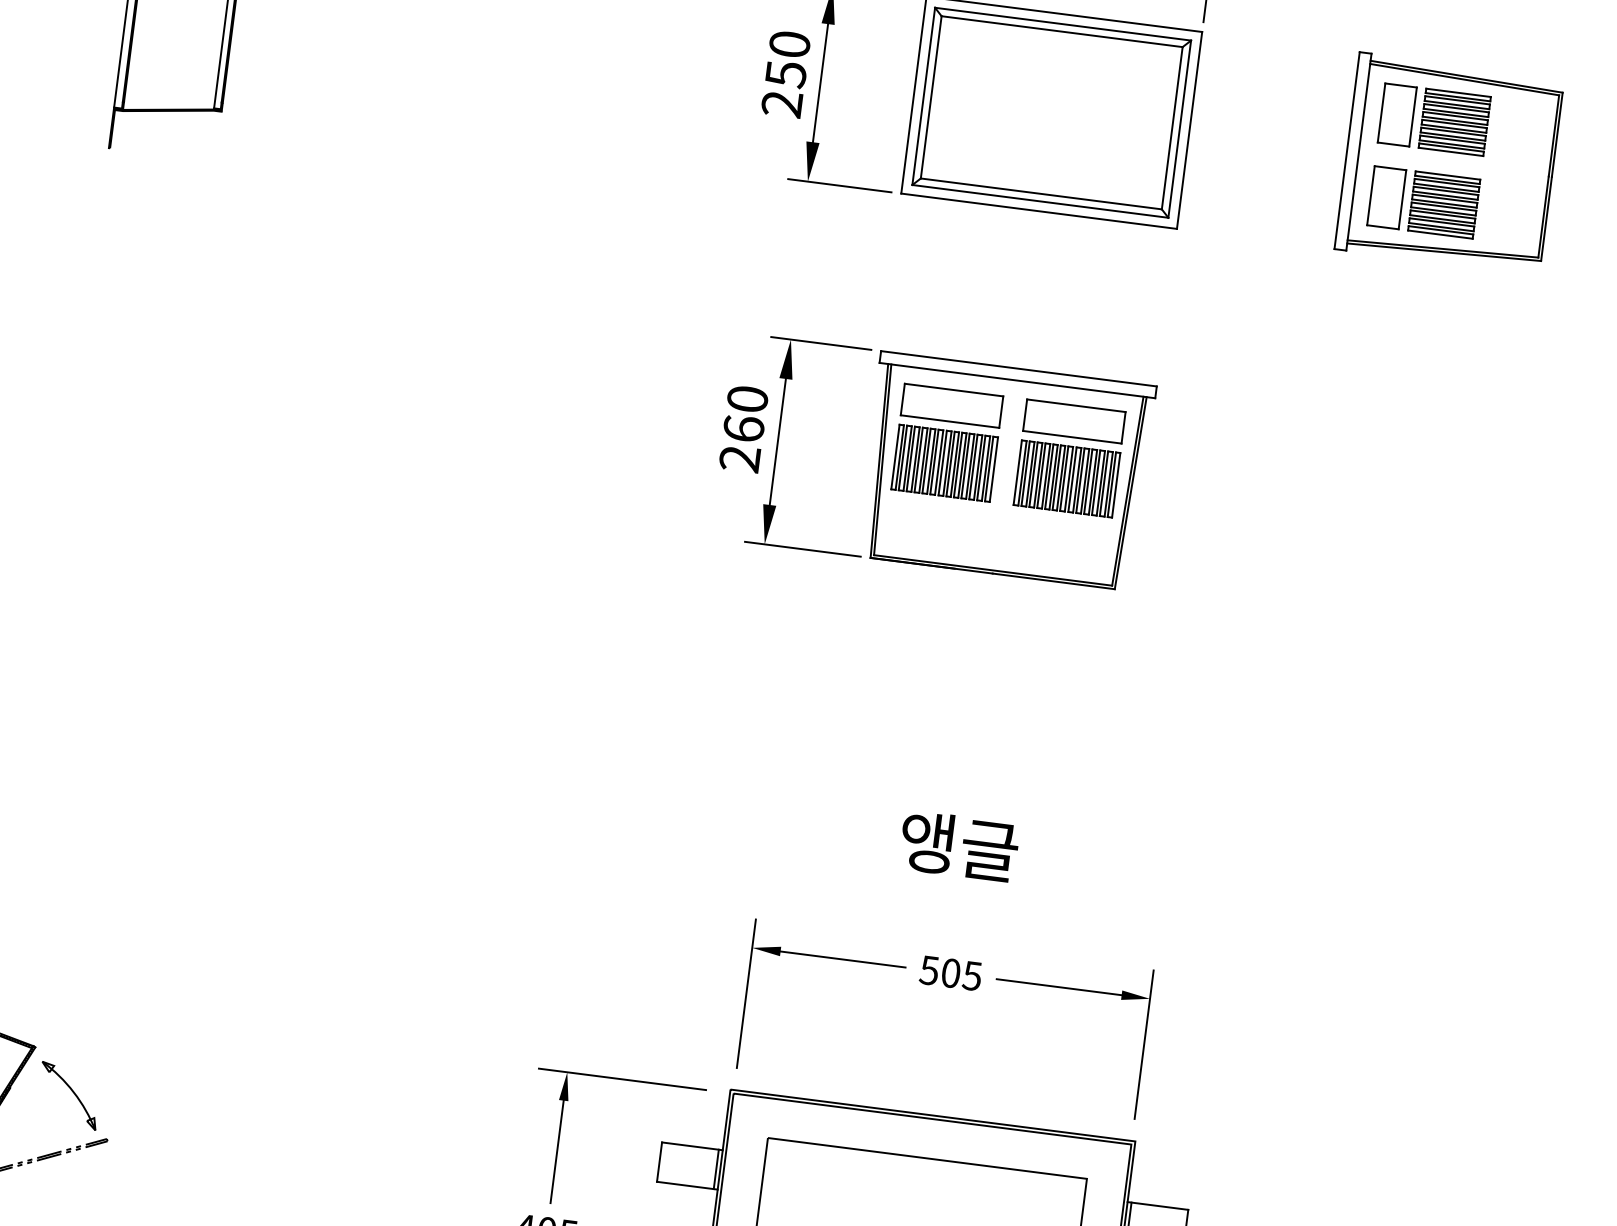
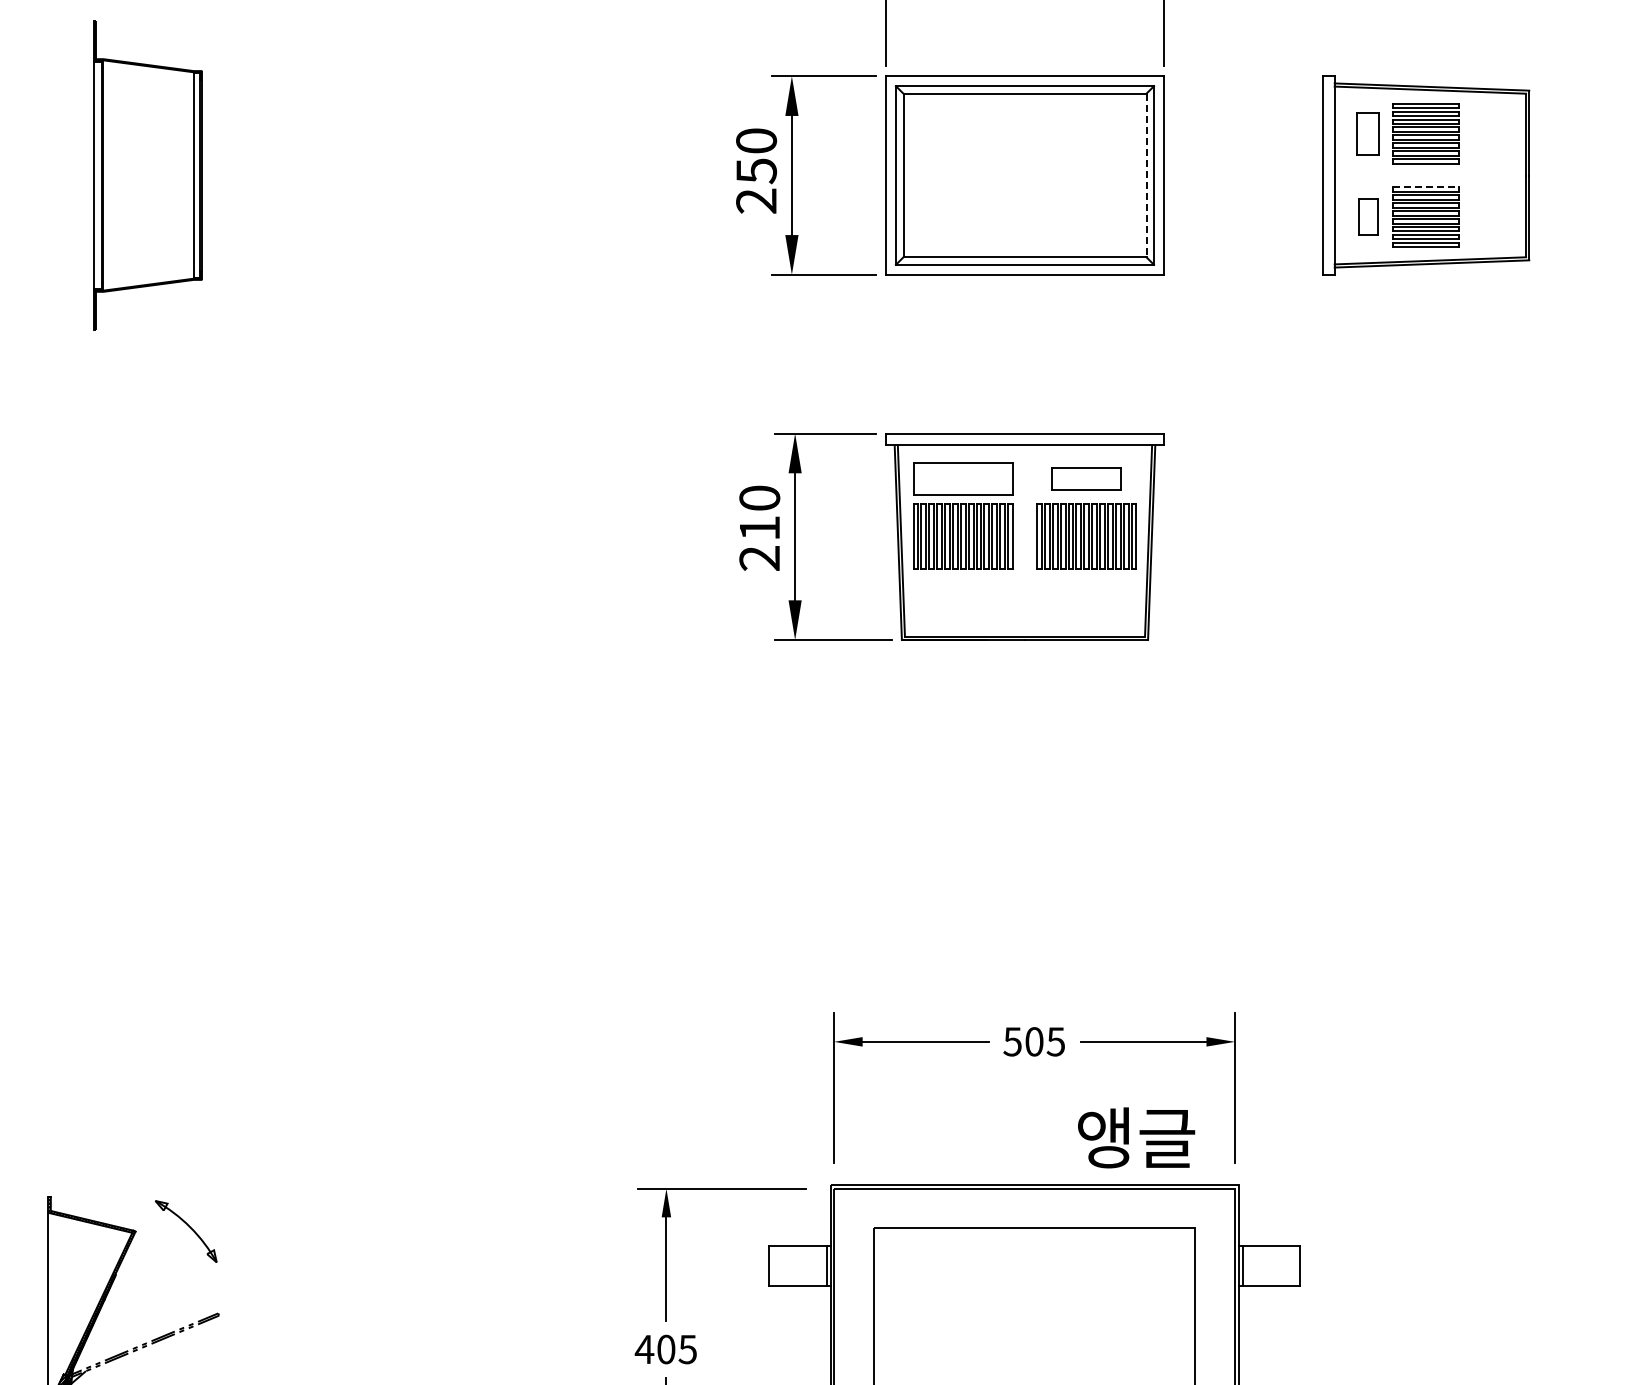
part: (1396, 114) -> (1367, 133), size x0.7
line: (1172, 128) -> (1146, 175), solid -> dashed
line: (1448, 175) -> (1426, 187), solid -> dashed
part: (1386, 196) -> (1367, 216), size x0.6
part: (1074, 421) -> (1086, 478), size x0.7
text: (743, 428) -> (759, 527), 260 -> 210
text: (959, 845) -> (1136, 1137), moved
part: (69, 1095) -> (186, 1231), moved

